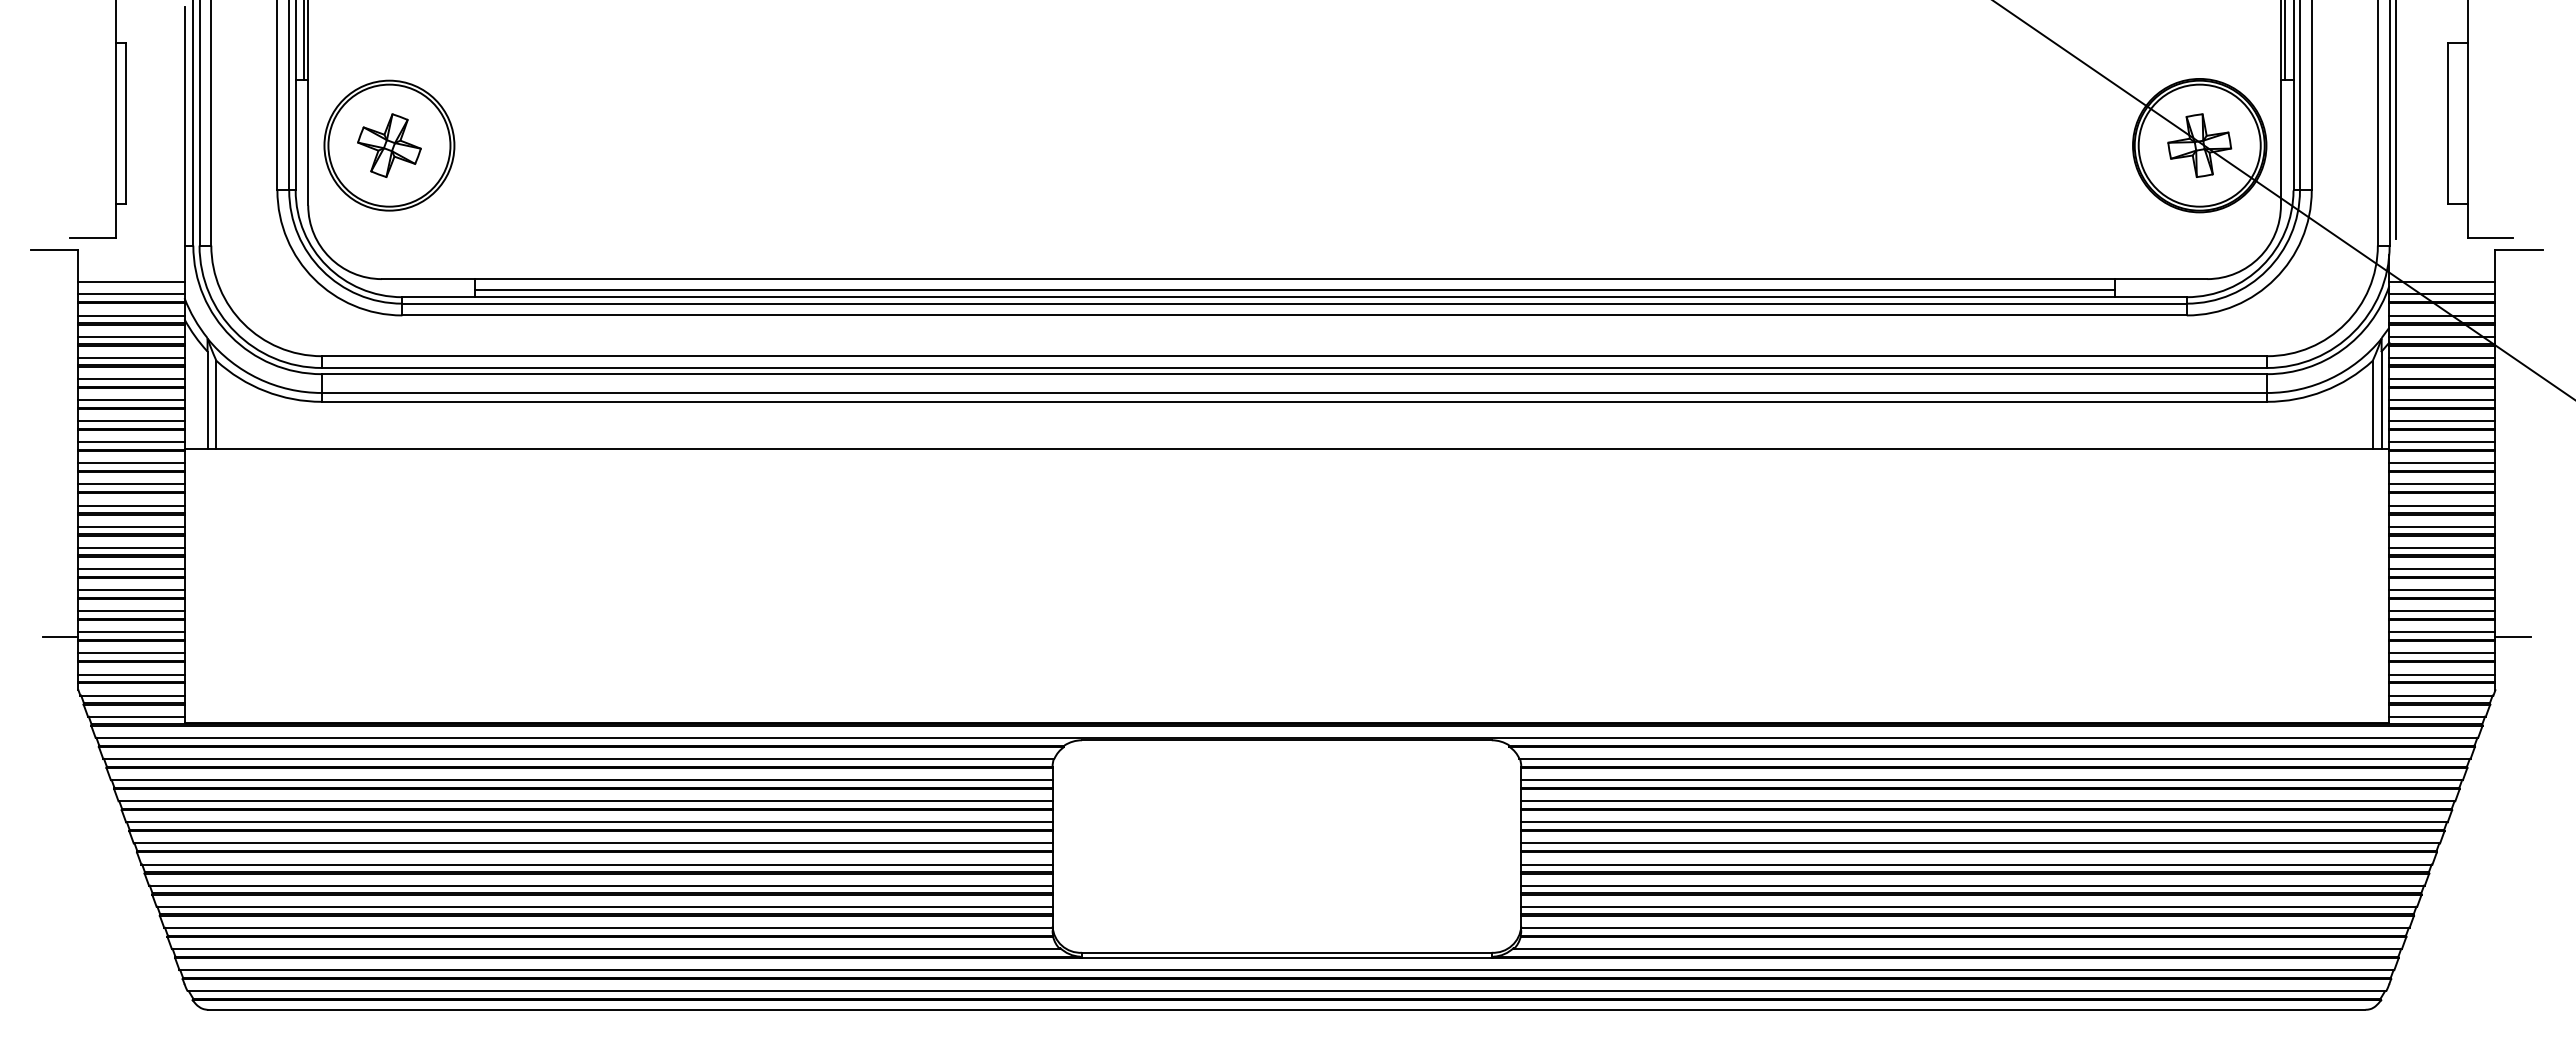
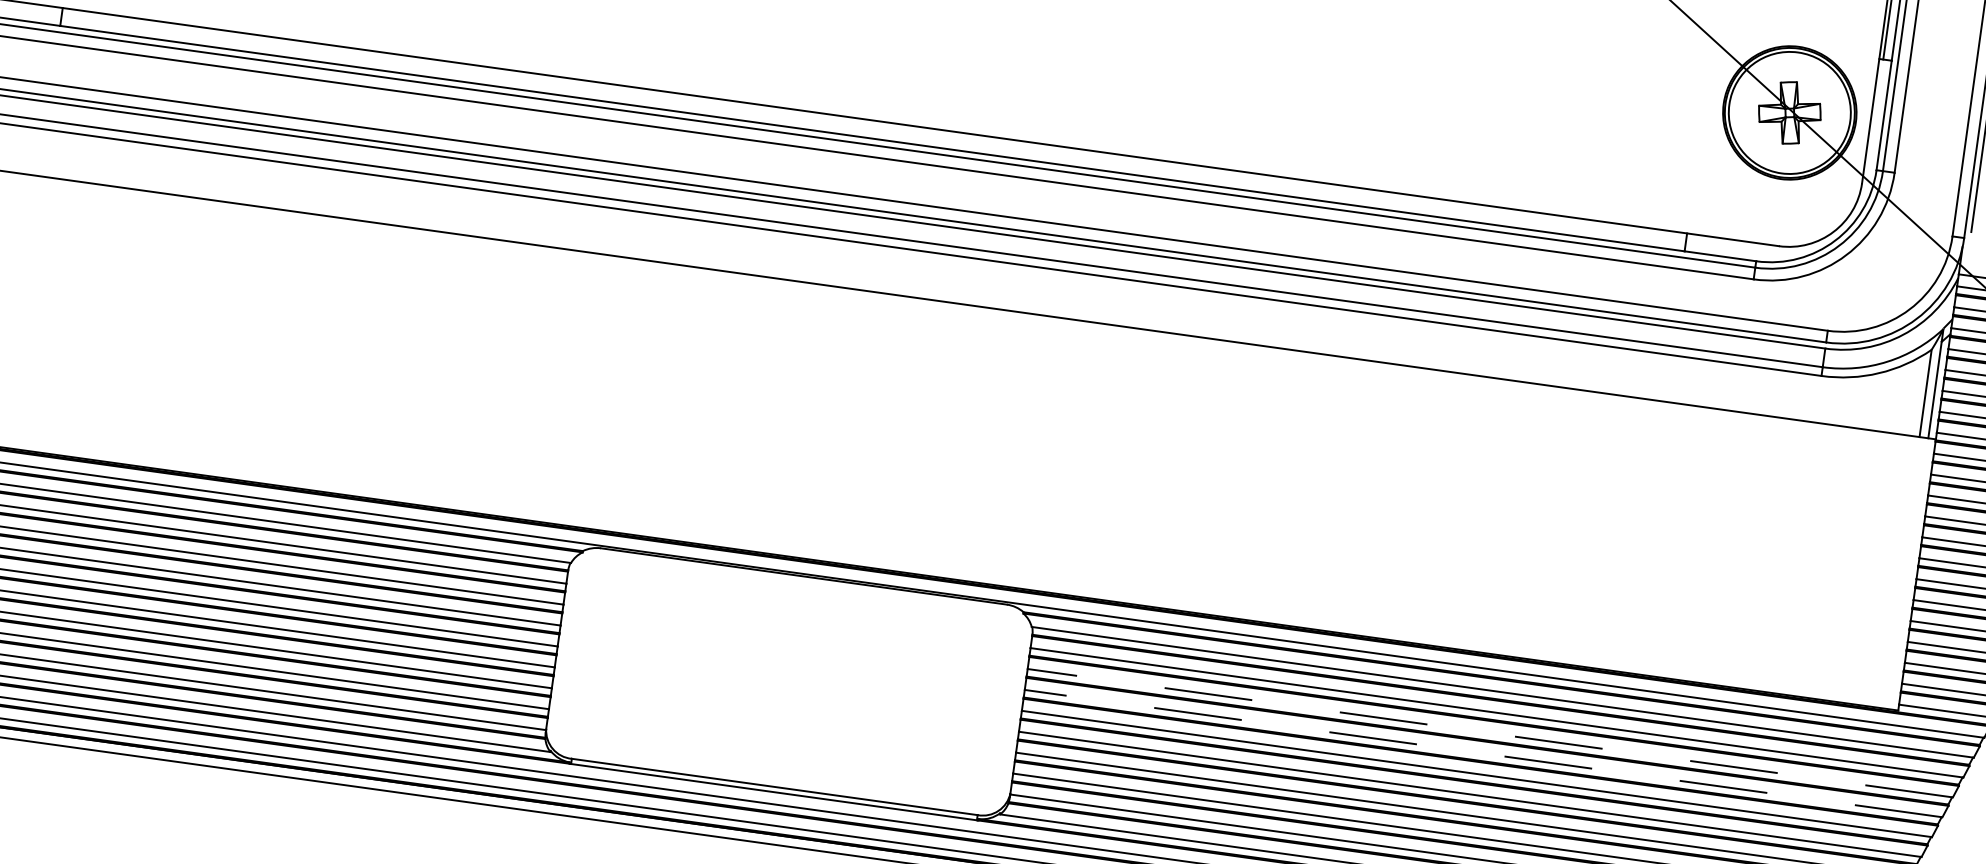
line: (1294, 289) -> (873, 130), removed
line: (1987, 801) -> (1489, 733), solid -> dashed
line: (1983, 822) -> (1482, 753), solid -> dashed

